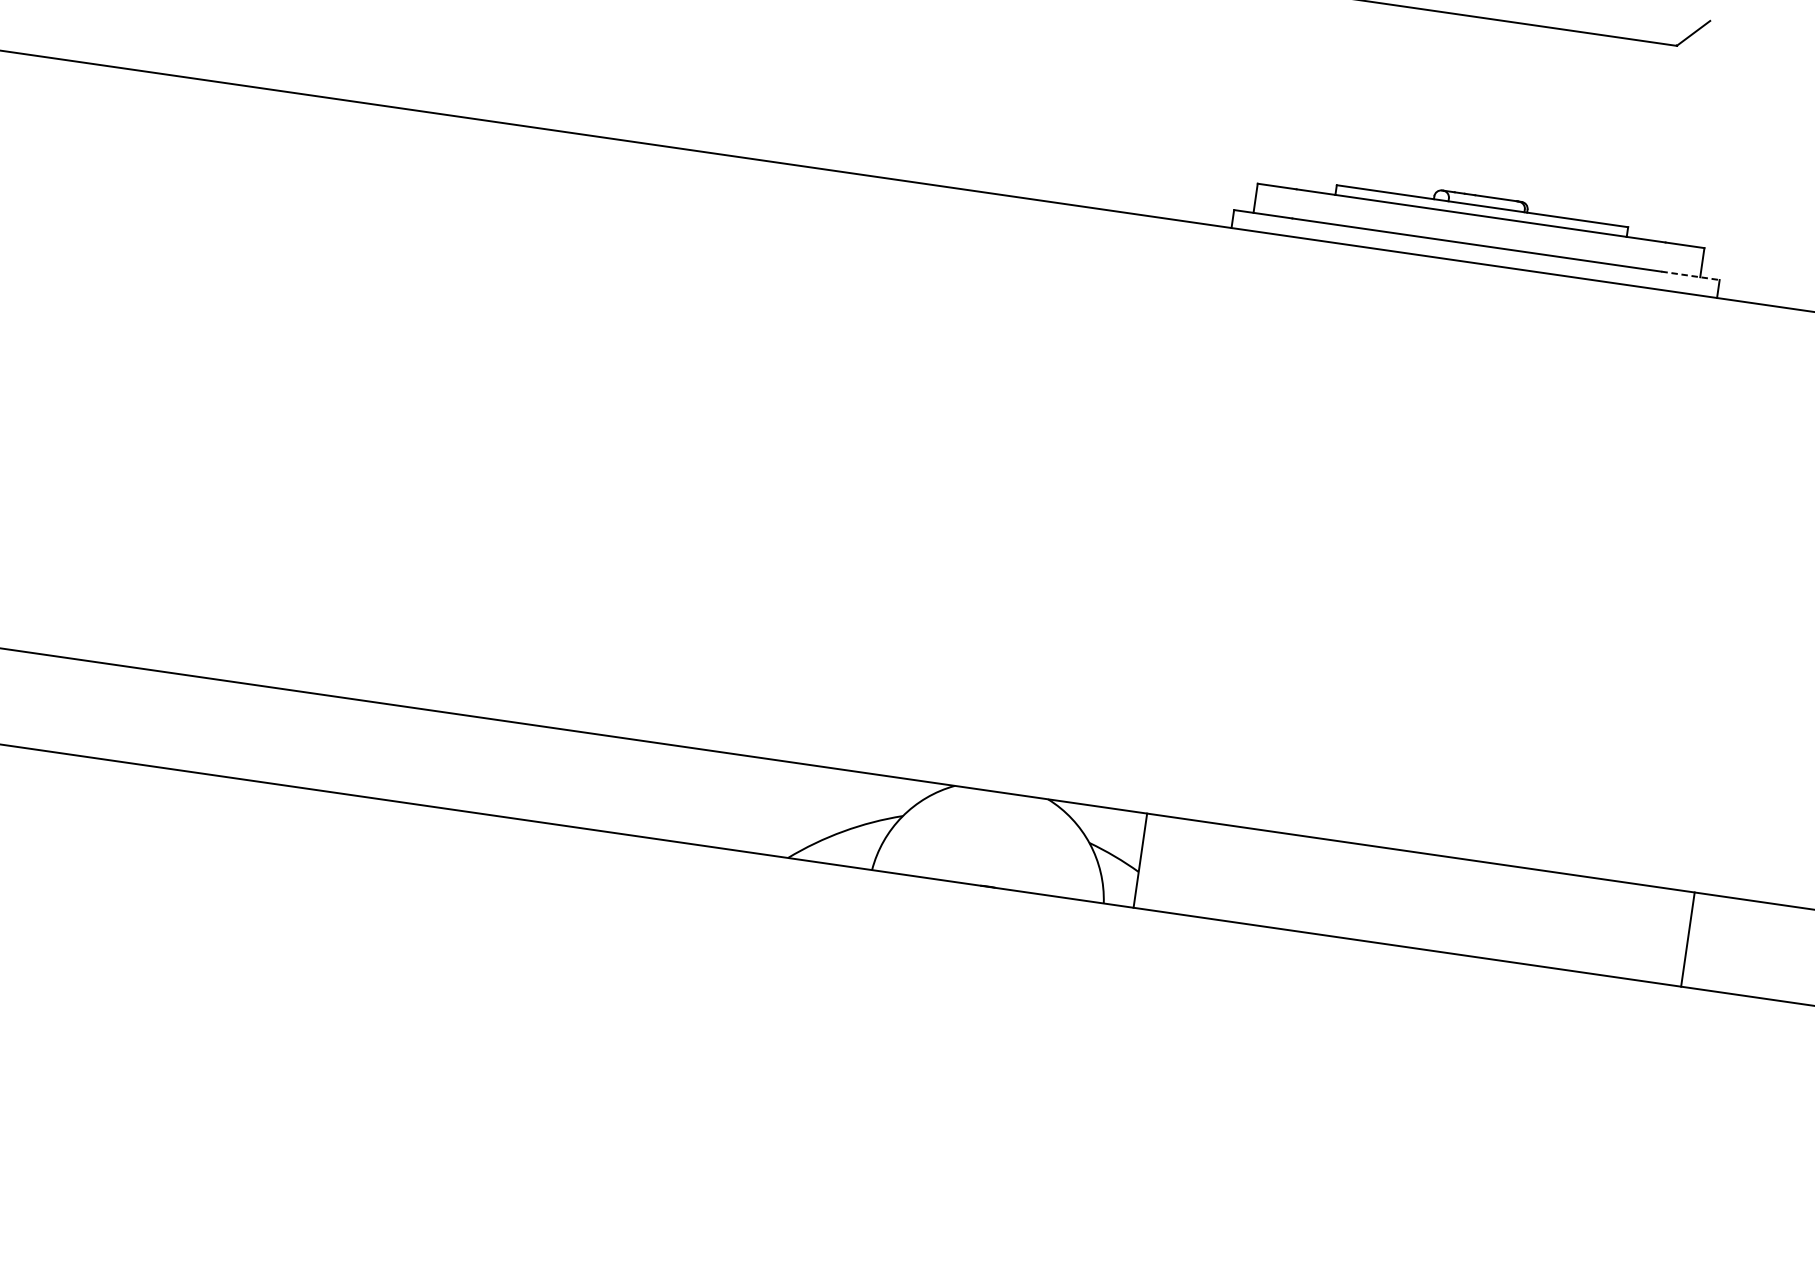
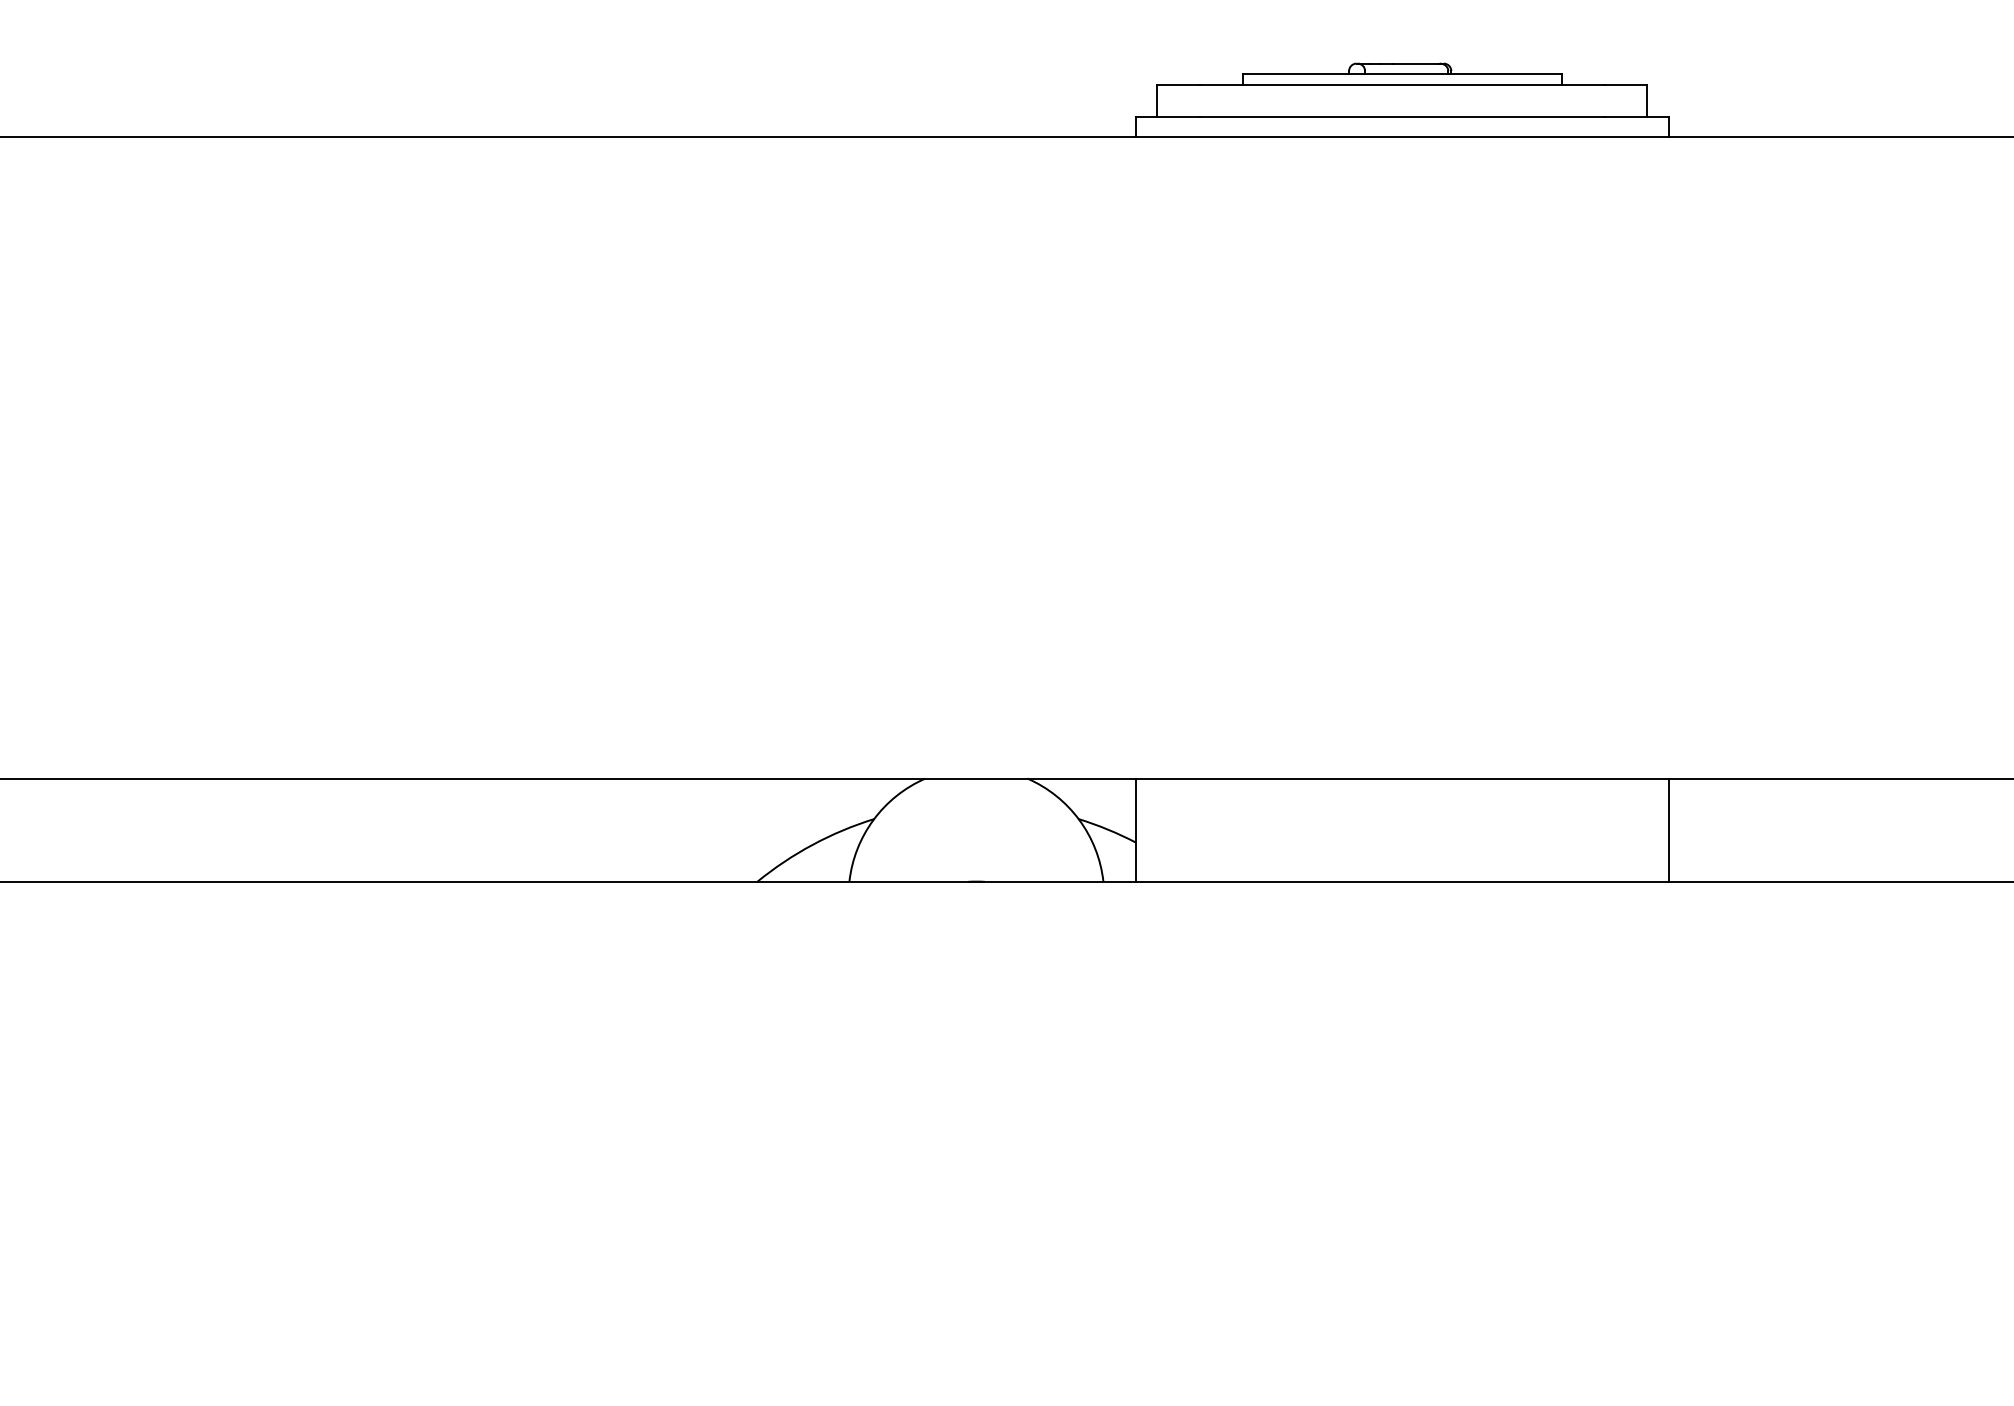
line: (1690, 275) -> (1636, 116), dashed -> solid
line: (1687, 938) -> (1668, 829), moved

